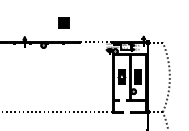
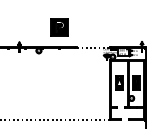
part: (63, 22) -> (59, 27), size x1.67

